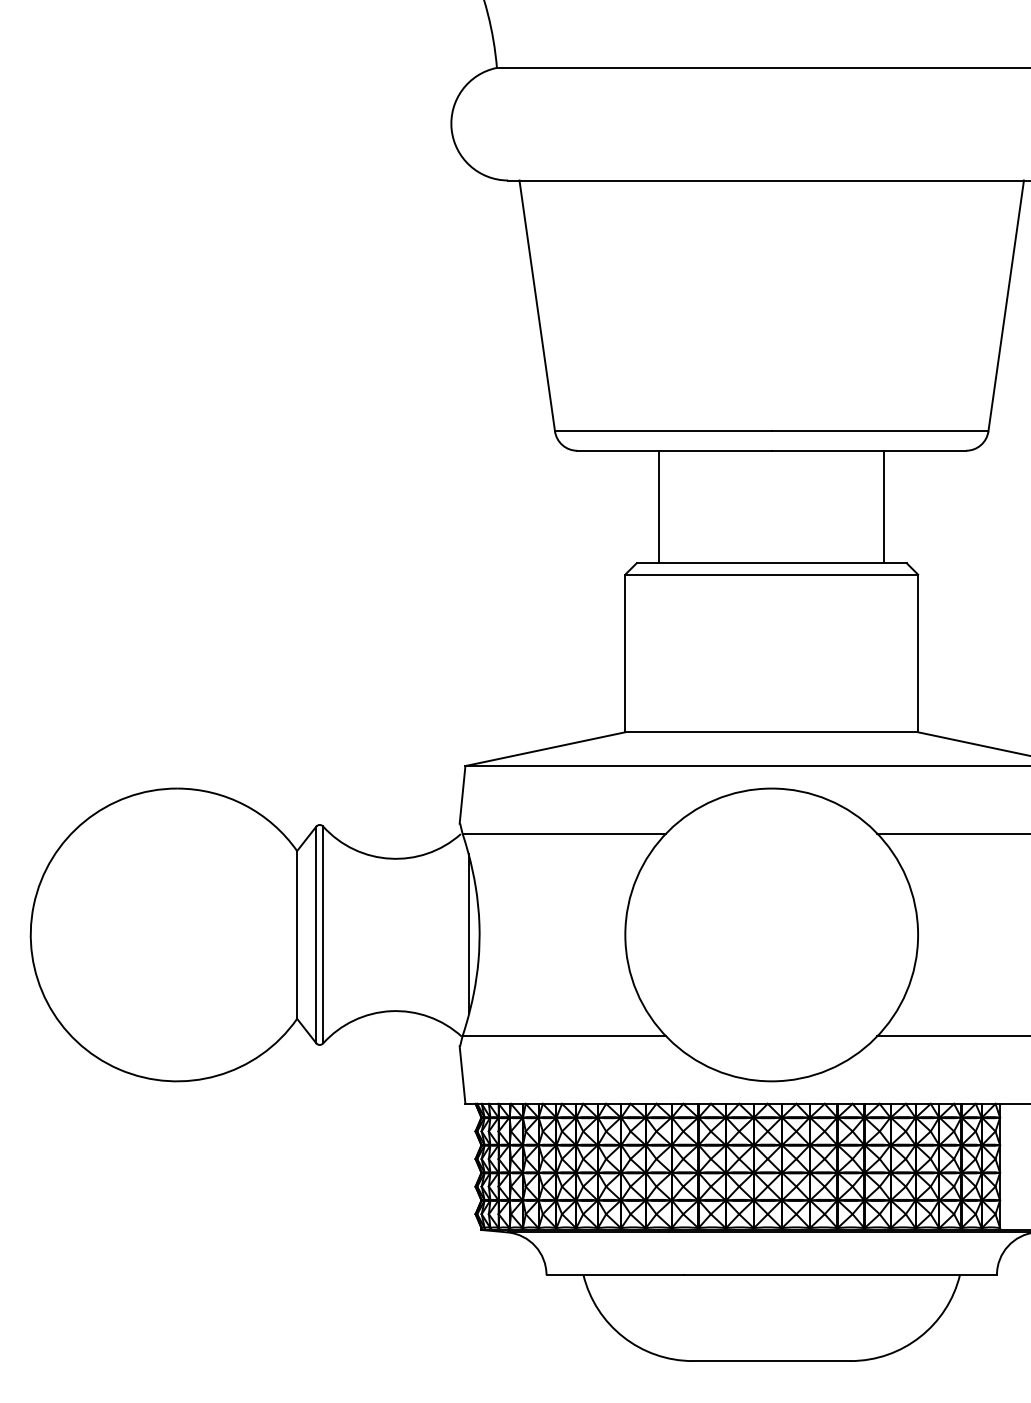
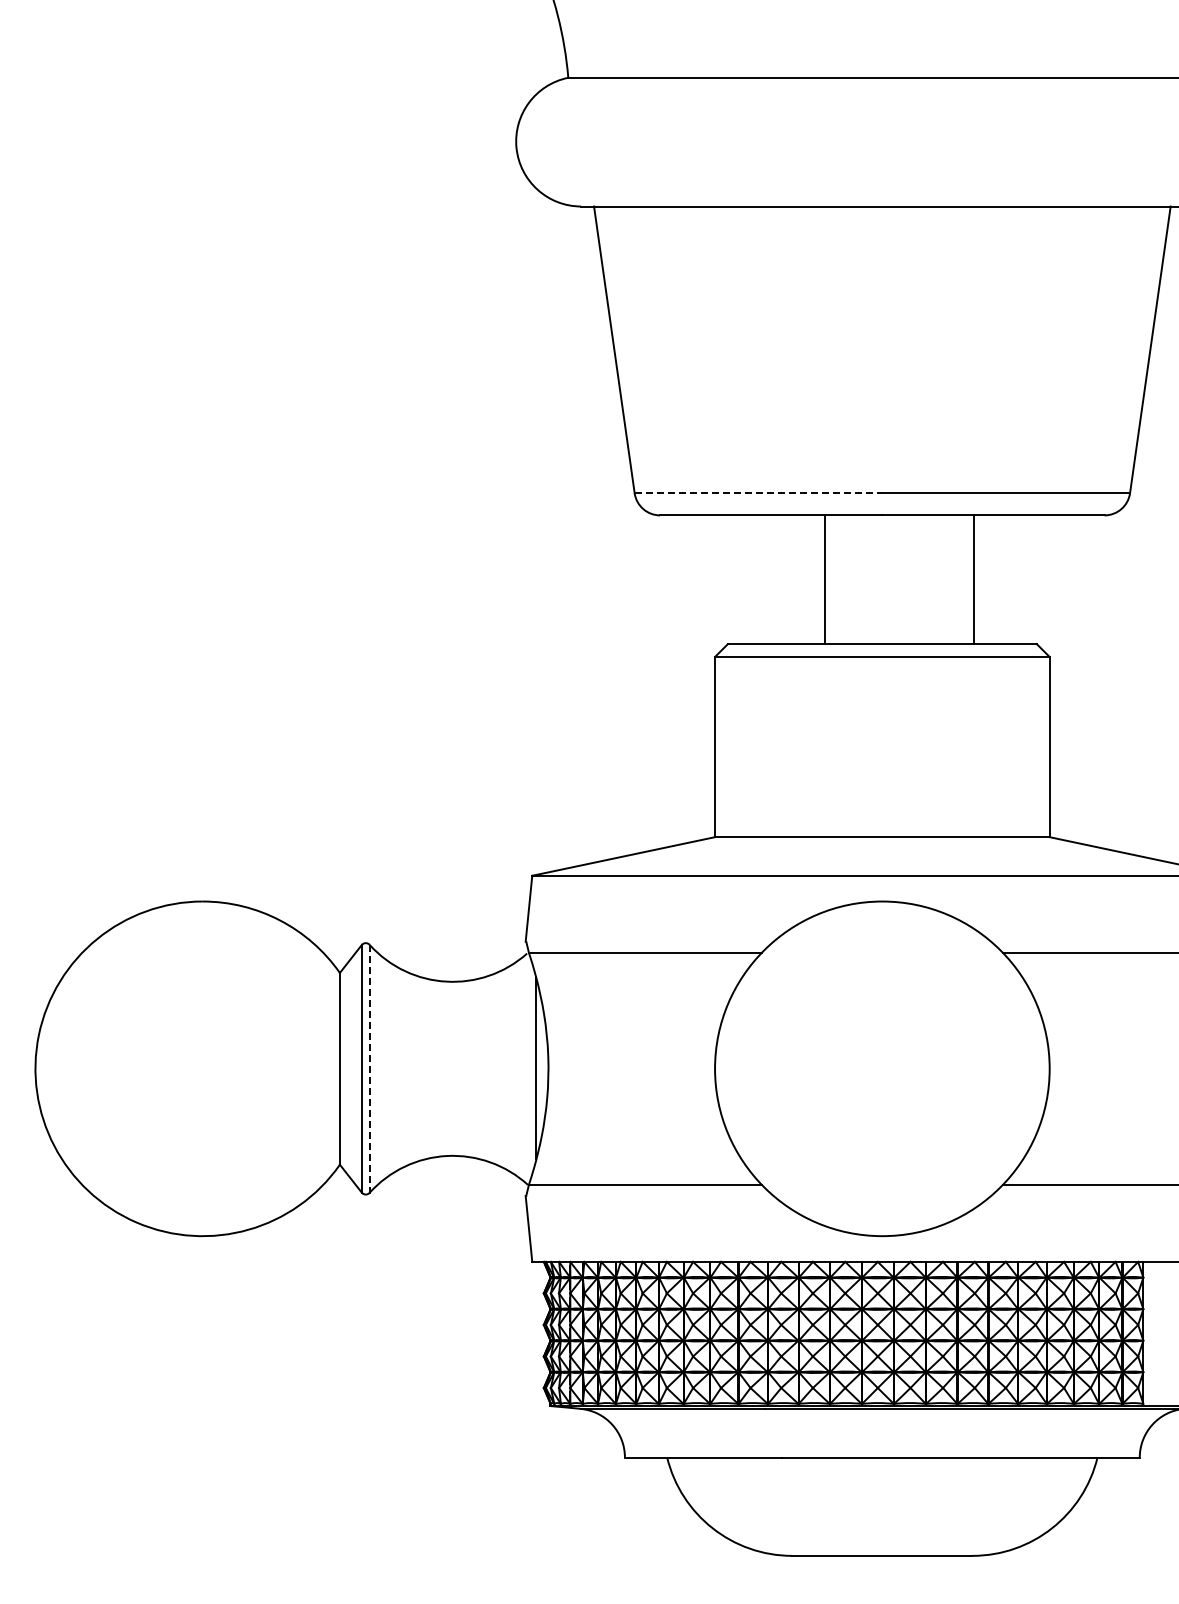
line: (663, 431) -> (758, 493), solid -> dashed
line: (658, 506) -> (824, 579), moved
line: (884, 506) -> (974, 579), moved
line: (323, 932) -> (369, 1066), solid -> dashed

